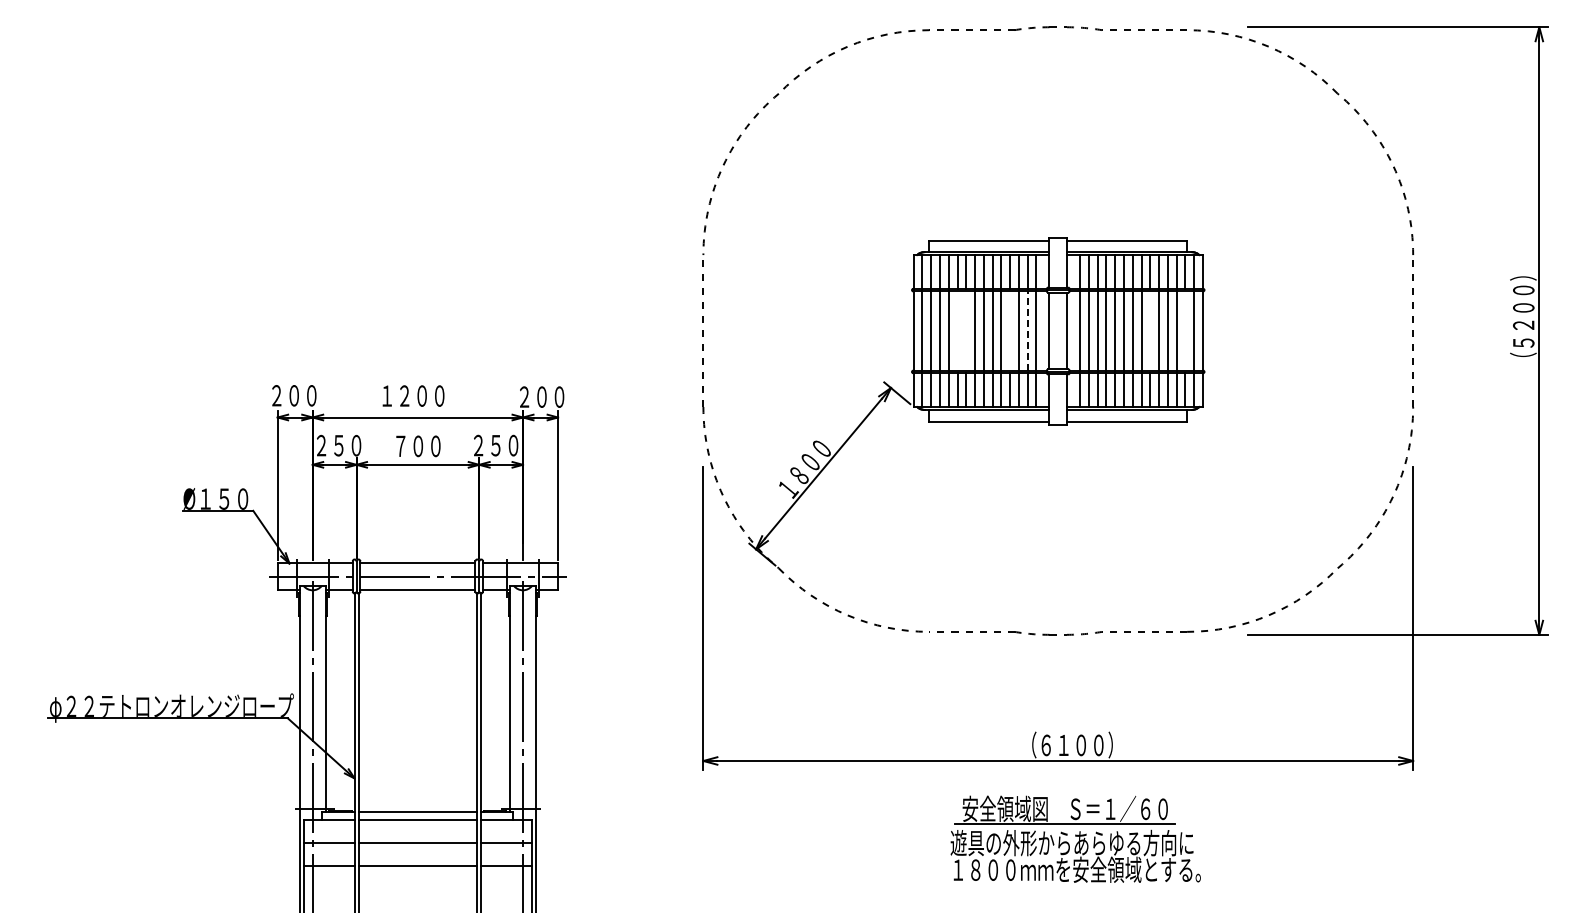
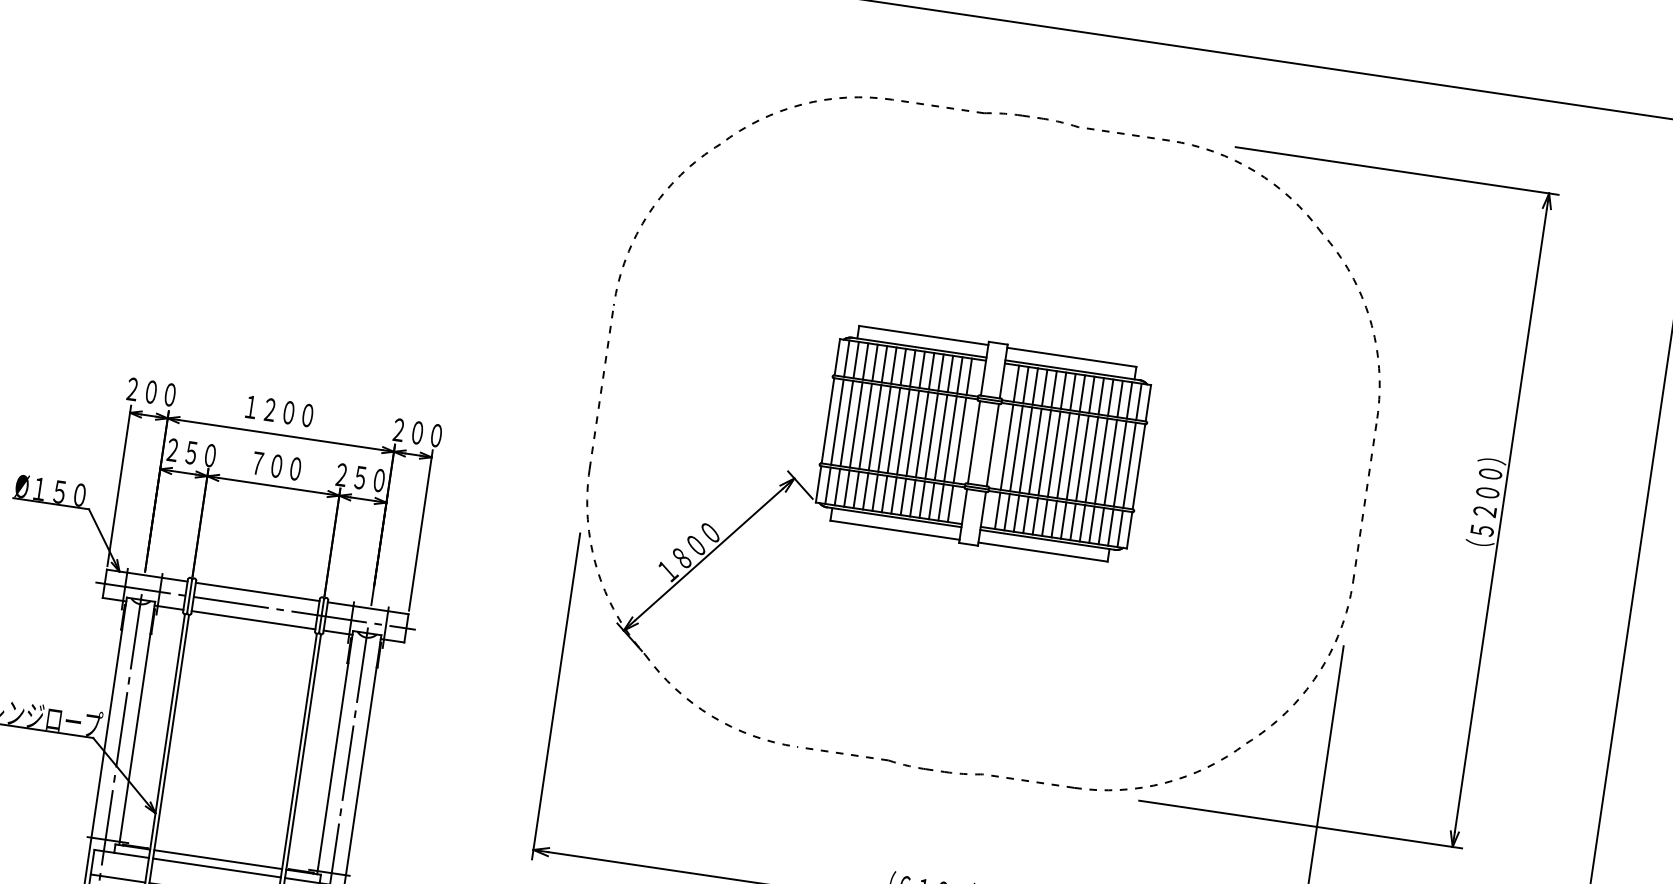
line: (957, 330) -> (875, 427), added
line: (966, 330) -> (884, 428), added
line: (1010, 330) -> (932, 435), added
line: (1150, 330) -> (1082, 457), added
line: (1185, 330) -> (1120, 463), added
line: (1027, 331) -> (950, 439), dashed -> solid

